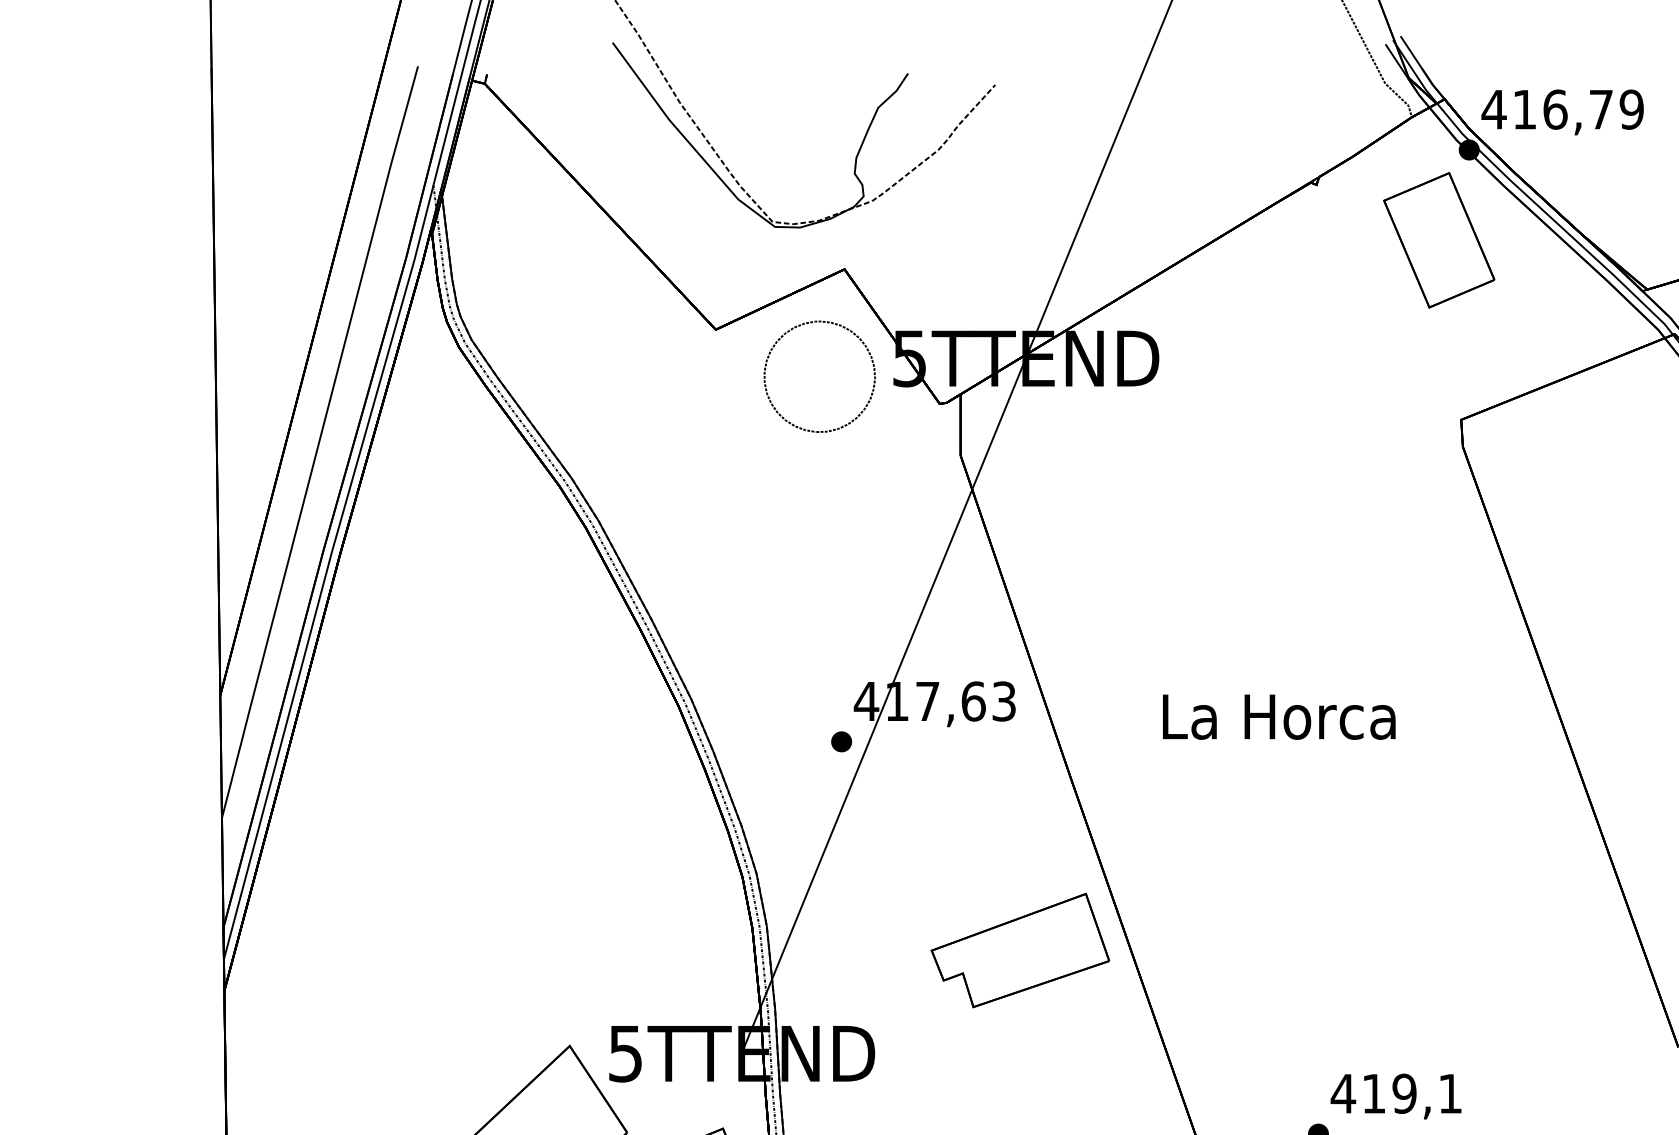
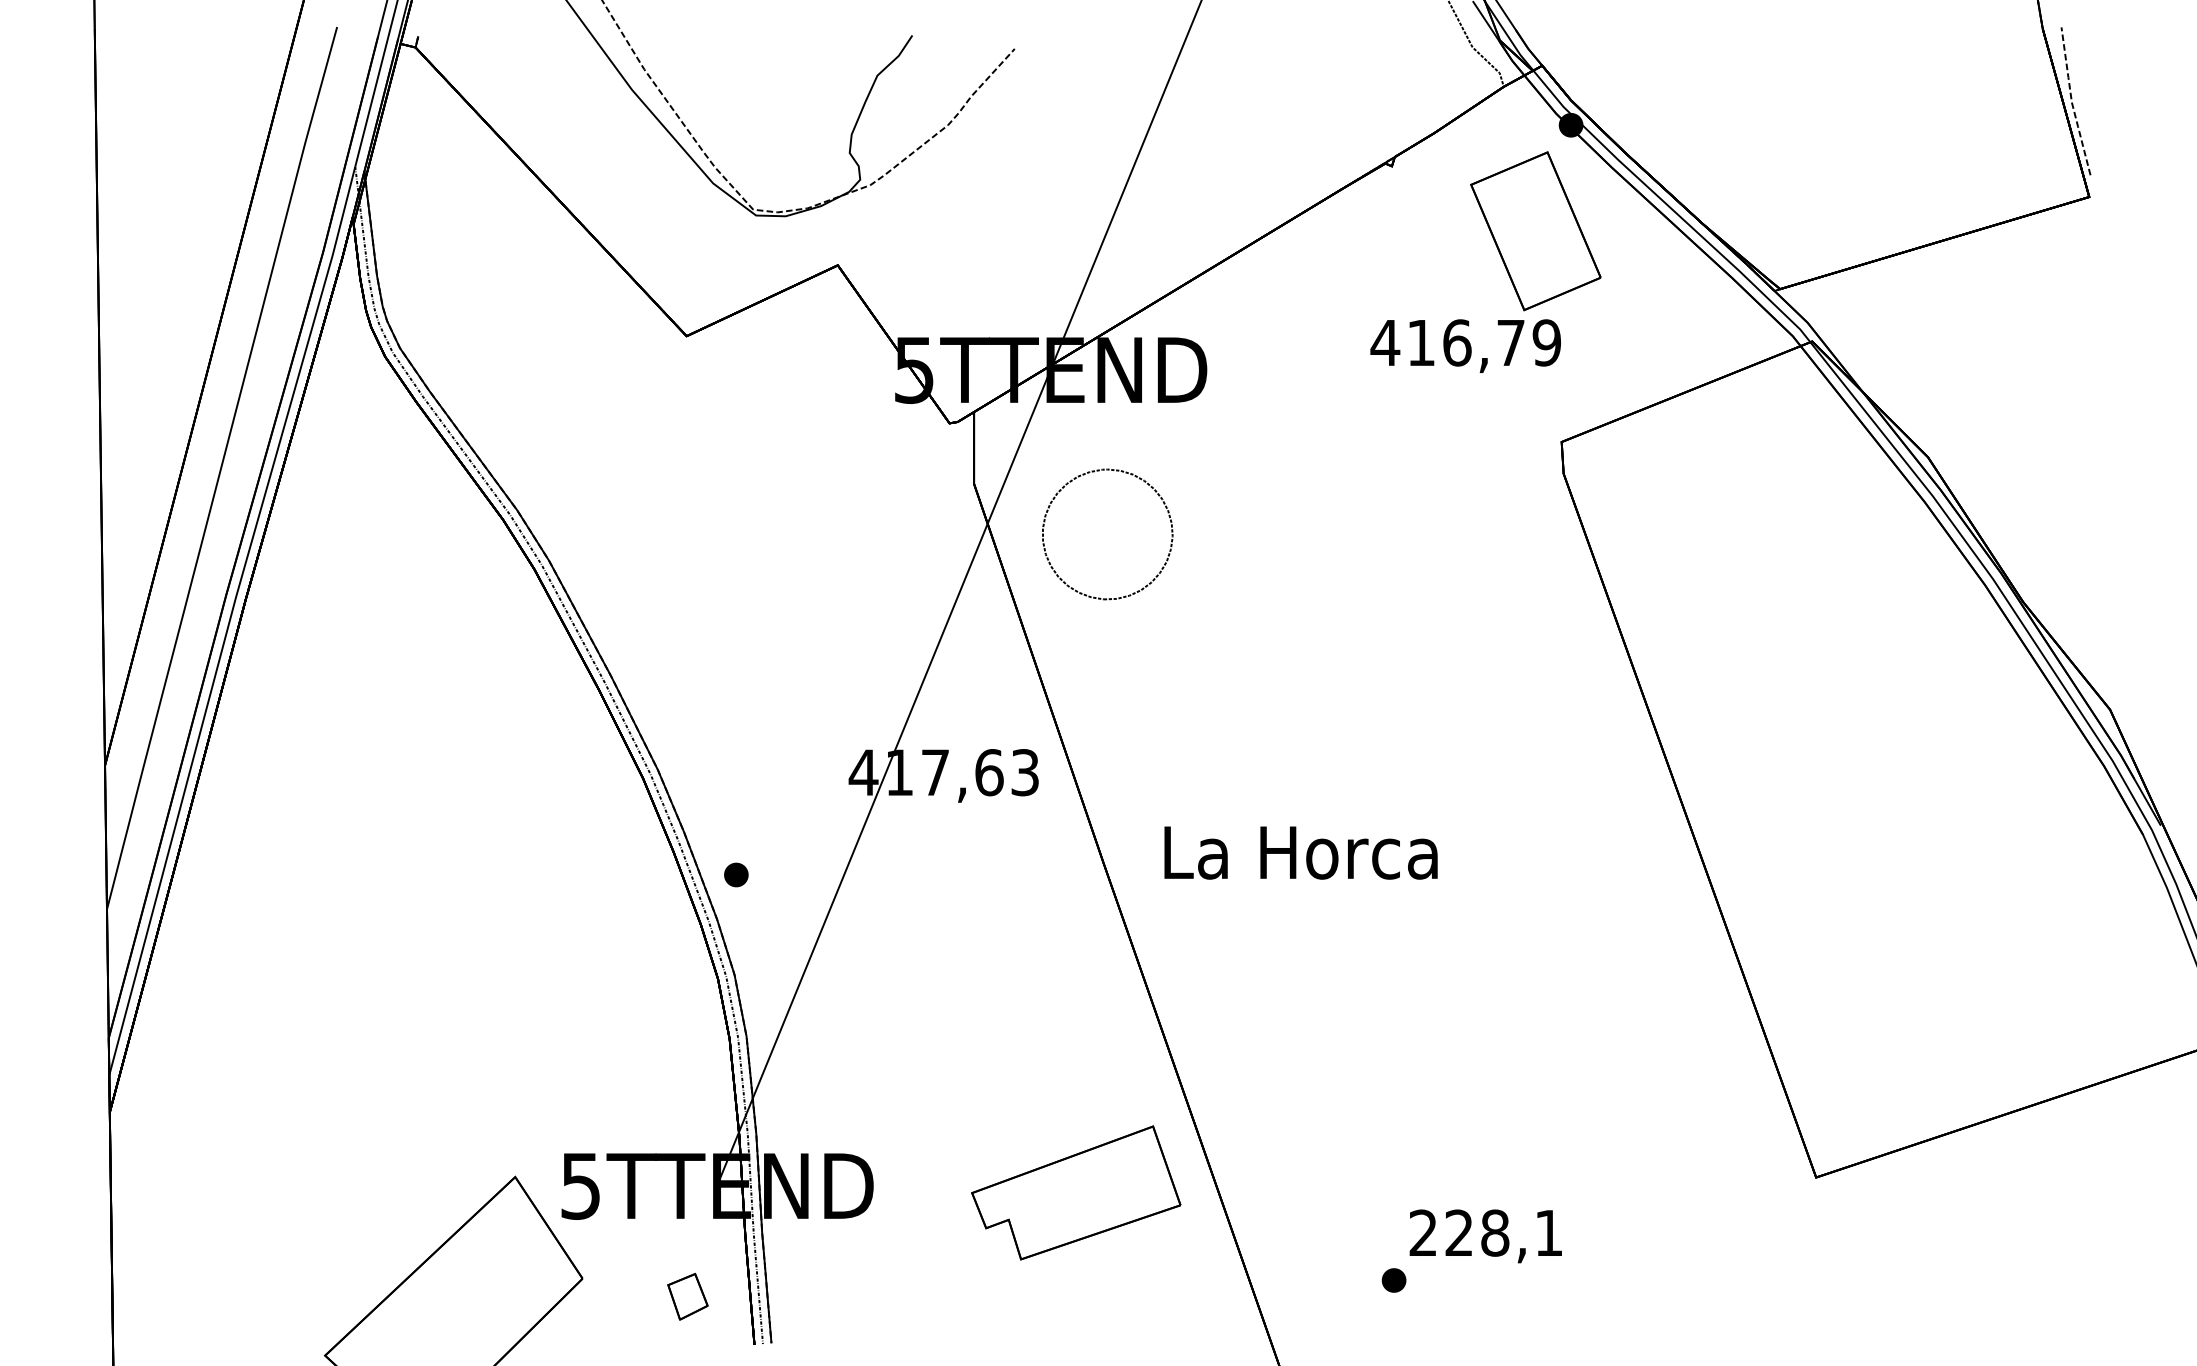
text: (1562, 111) -> (1465, 345), moved
part: (775, 346) -> (1055, 498), moved
text: (1278, 716) -> (1300, 852), moved
part: (841, 741) -> (736, 874), moved
part: (1020, 950) -> (1076, 1192), moved
text: (1373, 1093) -> (1458, 1232), 419,1 -> 228,1

